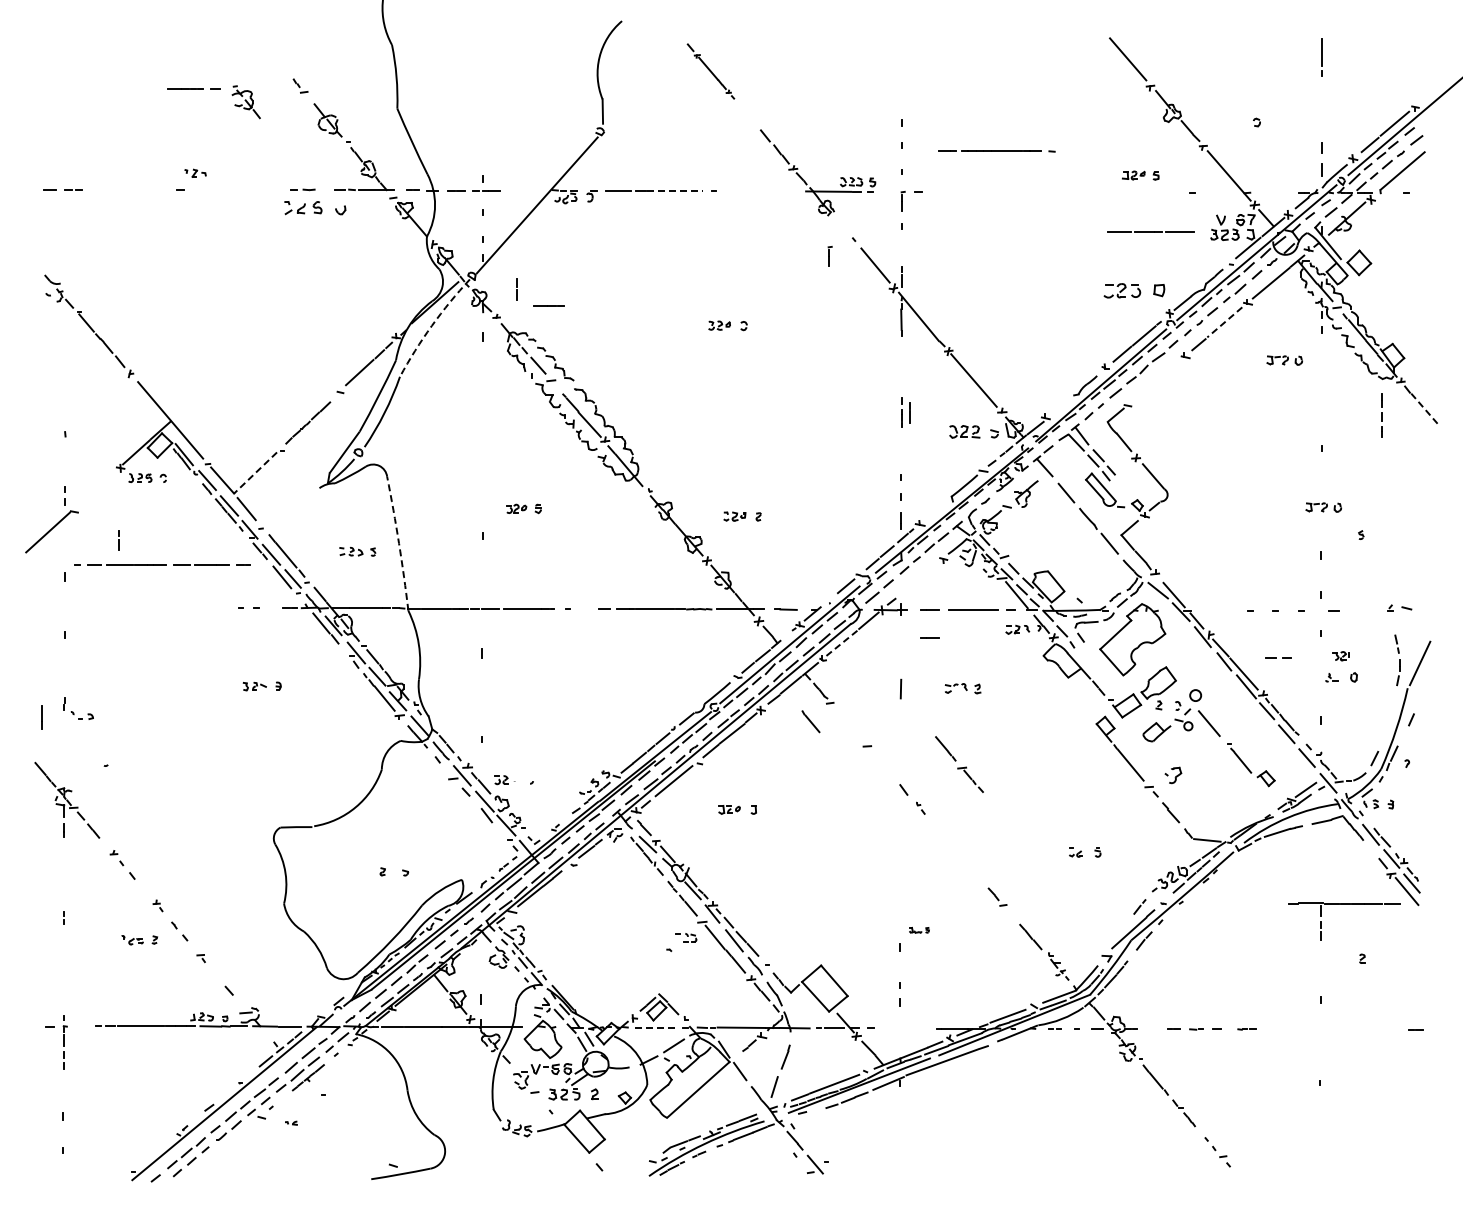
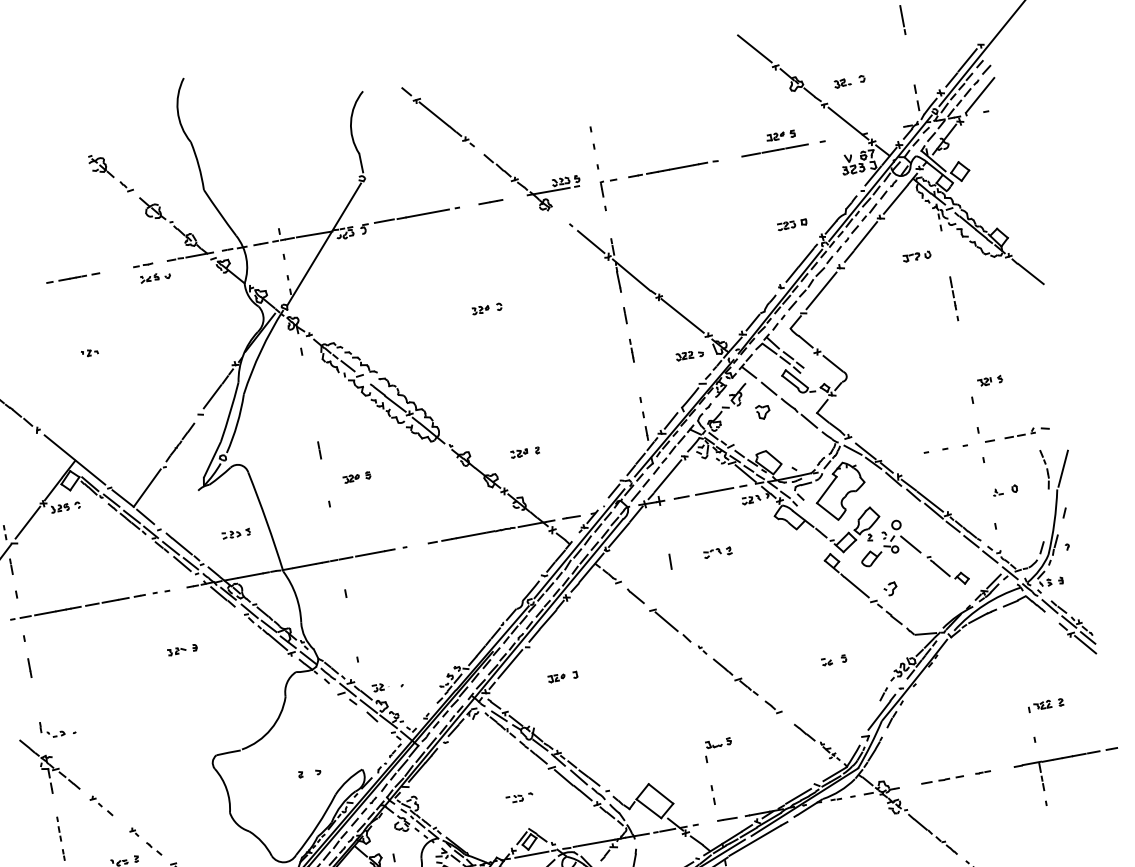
part: (710, 71) -> (437, 117), size x1.67
line: (193, 88) -> (78, 276), moved
part: (245, 102) -> (100, 167), moved
part: (1231, 122) -> (842, 82), added
line: (996, 151) -> (673, 169), moved
part: (195, 172) -> (89, 352), moved
line: (526, 190) -> (314, 234), added
line: (675, 190) -> (427, 213), dashed -> solid
part: (315, 207) -> (155, 276), size x0.62
line: (1150, 231) -> (774, 150), moved
part: (829, 256) -> (554, 241), removed
line: (516, 289) -> (319, 450), moved
part: (1133, 290) -> (791, 224), size x0.62
line: (548, 305) -> (490, 201), moved
line: (1224, 322) -> (865, 236), dashed -> solid
arc: (431, 325) -> (260, 350), dashed -> solid
line: (1155, 381) -> (821, 290), added
line: (1061, 405) -> (752, 322), added
line: (1424, 409) -> (1030, 274), dashed -> solid
line: (909, 412) -> (625, 315), moved
line: (1381, 415) -> (952, 293), moved
part: (973, 431) -> (689, 354), size x0.71
line: (255, 473) -> (147, 488), dashed -> solid
line: (96, 488) -> (28, 522), added
part: (1323, 507) -> (967, 363), removed
line: (934, 510) -> (670, 420), added
part: (1053, 520) -> (763, 411), added
line: (118, 540) -> (10, 566), moved
arc: (399, 543) -> (267, 521), dashed -> solid
line: (162, 564) -> (77, 607), moved
line: (917, 580) -> (667, 476), added
line: (929, 637) -> (685, 518), removed
line: (841, 643) -> (618, 535), dashed -> solid
part: (1340, 656) -> (984, 382), moved
line: (1276, 657) -> (1013, 436), moved
part: (78, 708) -> (52, 728), moved
line: (41, 717) -> (29, 668), moved
line: (810, 721) -> (635, 596), moved
line: (881, 763) -> (666, 621), added
part: (959, 764) -> (735, 677), moved
line: (63, 883) -> (58, 828), added
part: (1344, 904) -> (1057, 759), moved
part: (919, 930) -> (718, 743), size x1.67
part: (686, 937) -> (515, 798), moved
part: (1334, 958) -> (1039, 706), added
line: (656, 1027) -> (531, 854), dashed -> solid
line: (912, 1028) -> (727, 819), added

